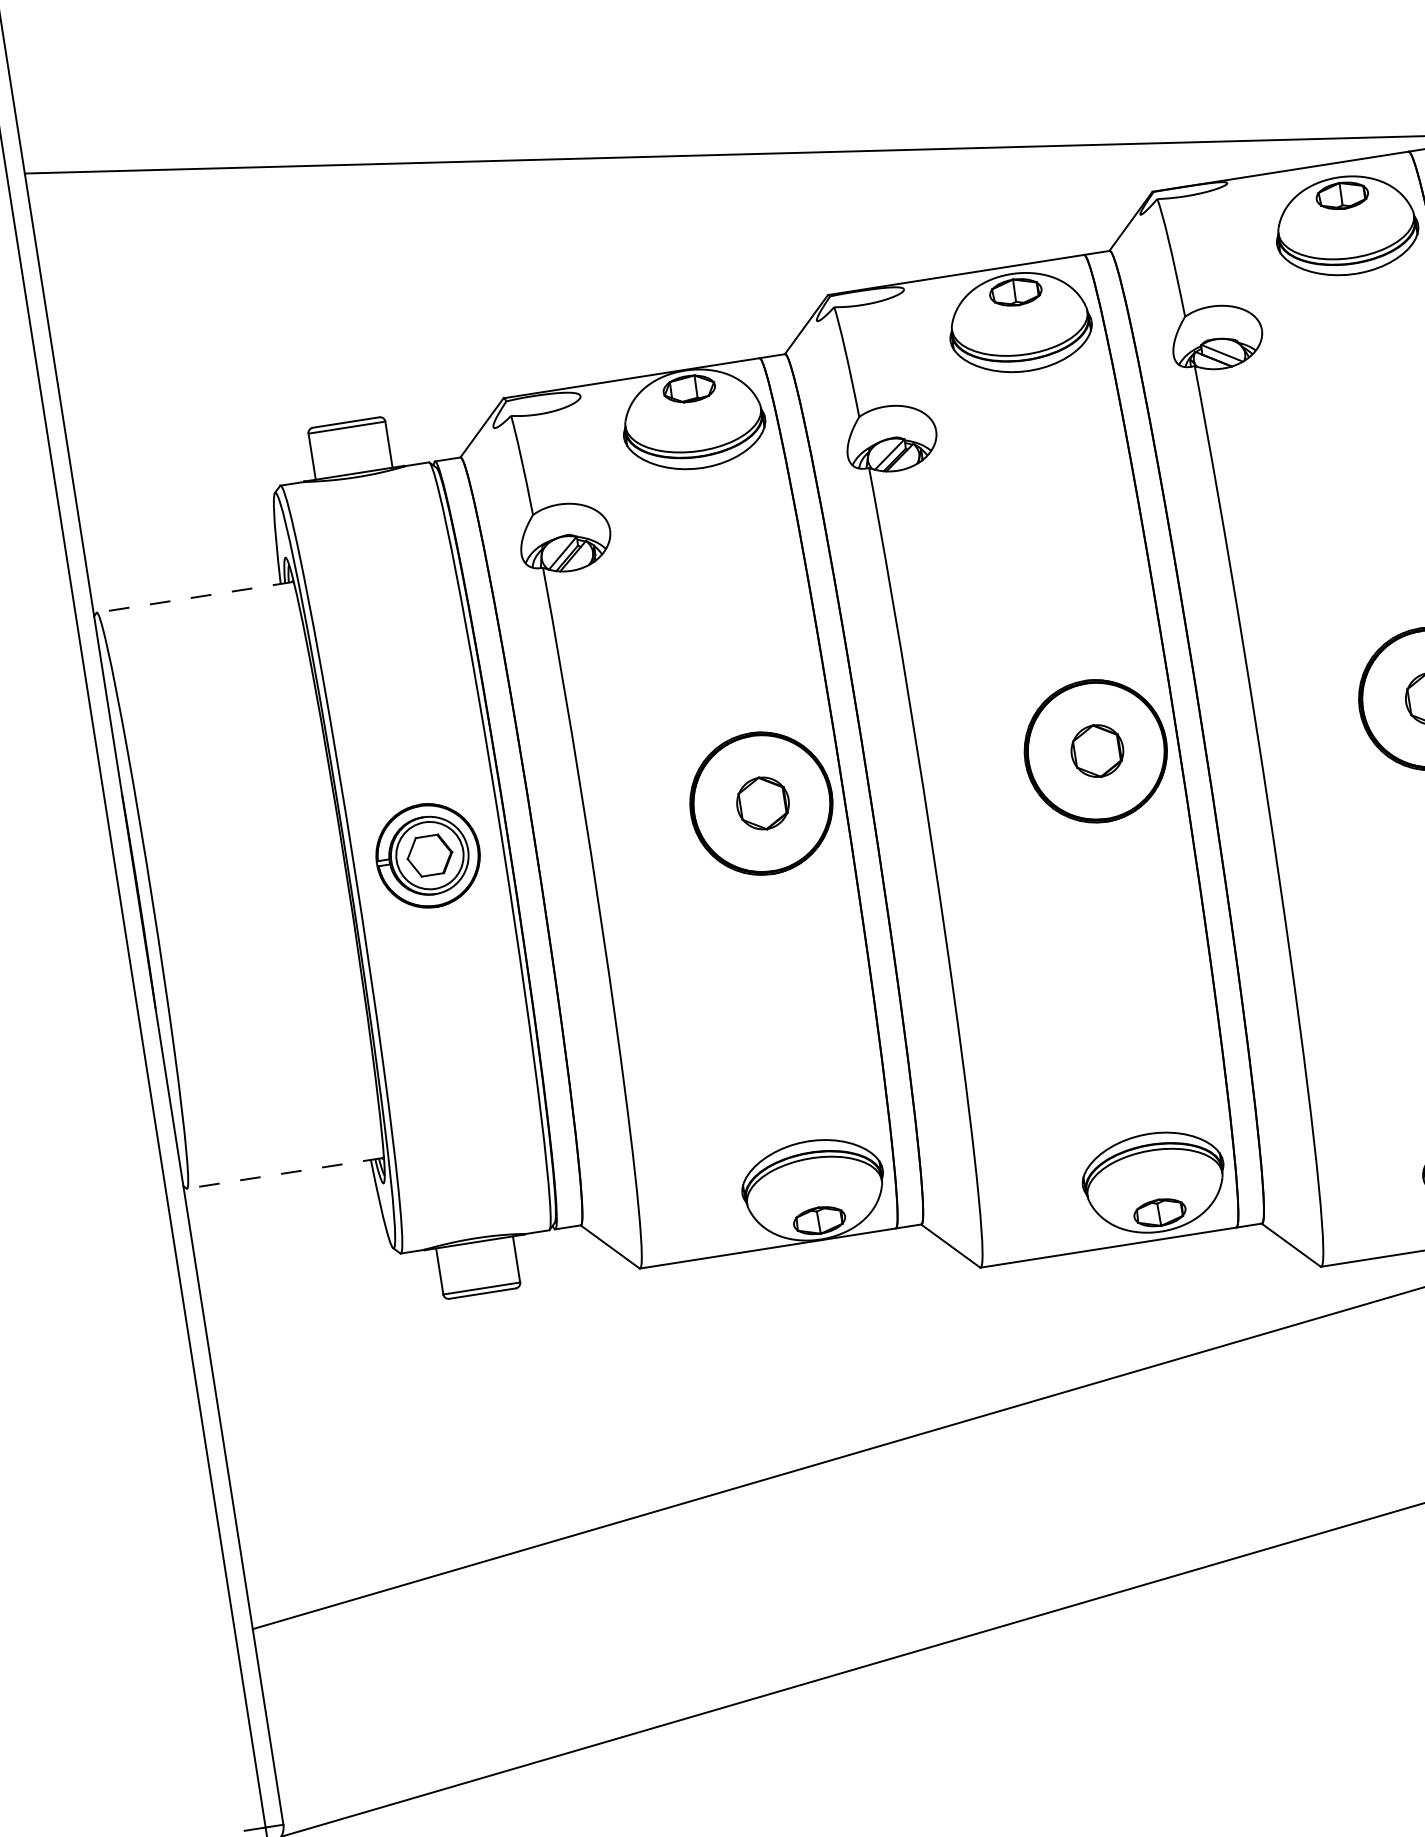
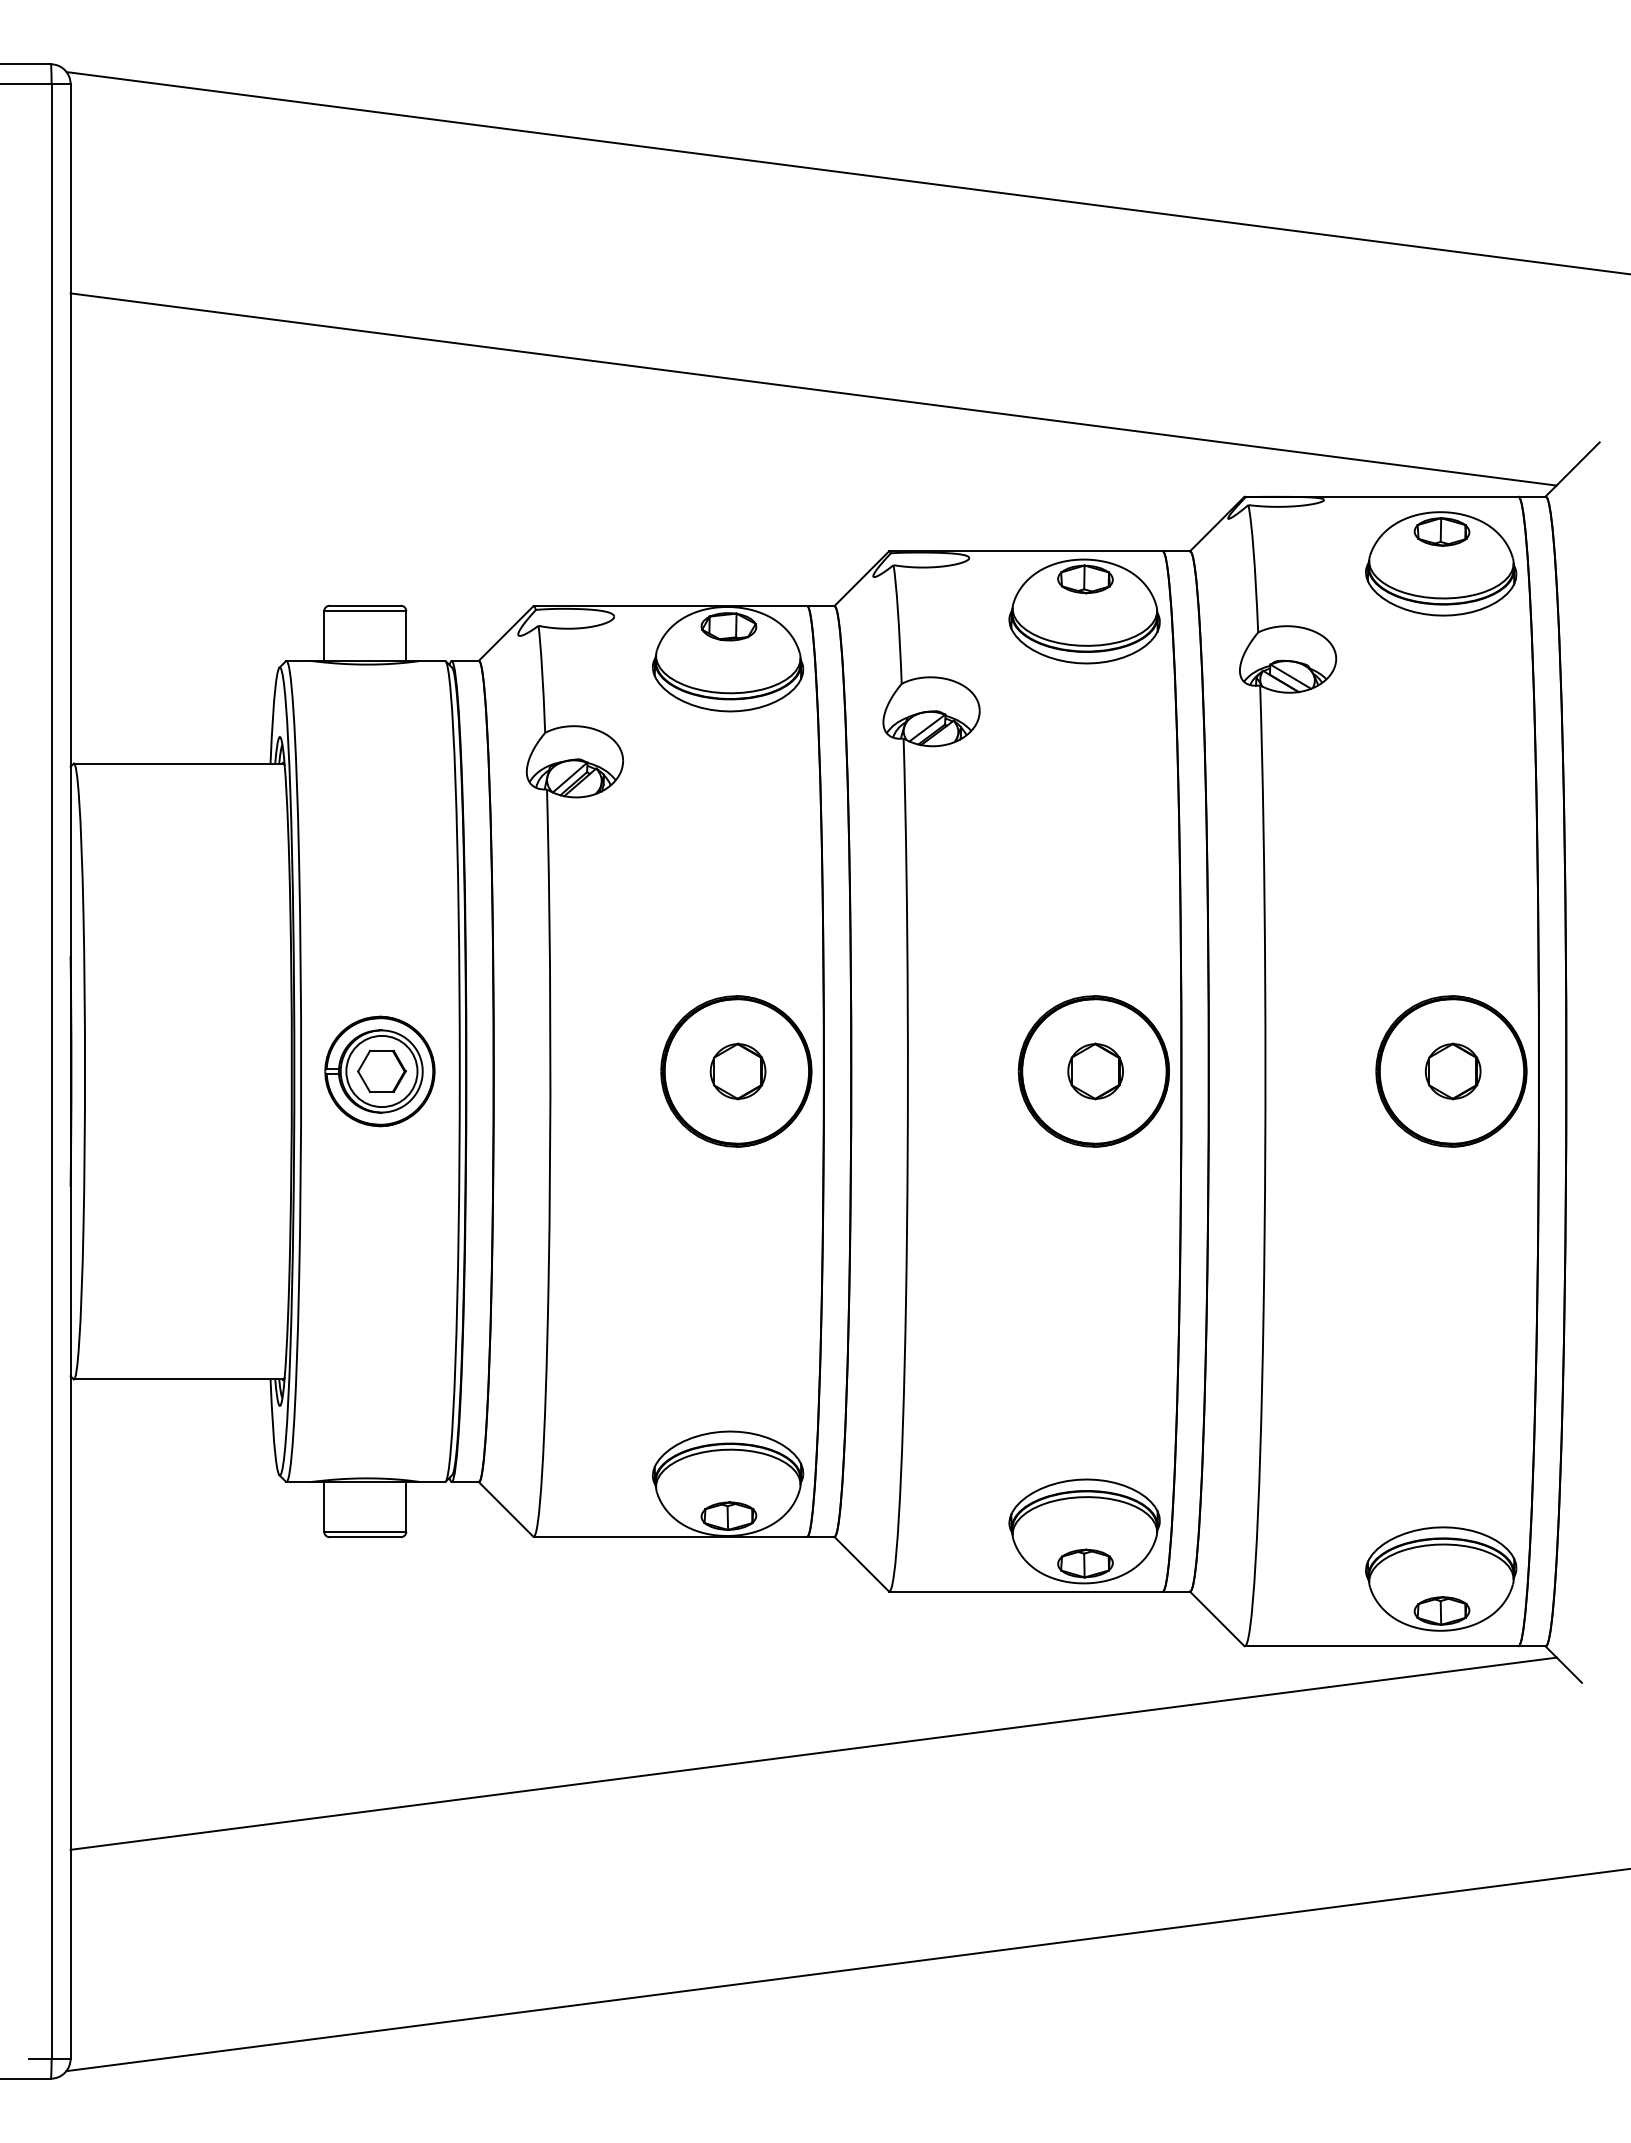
line: (194, 597) -> (178, 763), dashed -> solid
line: (284, 1173) -> (178, 1379), dashed -> solid

